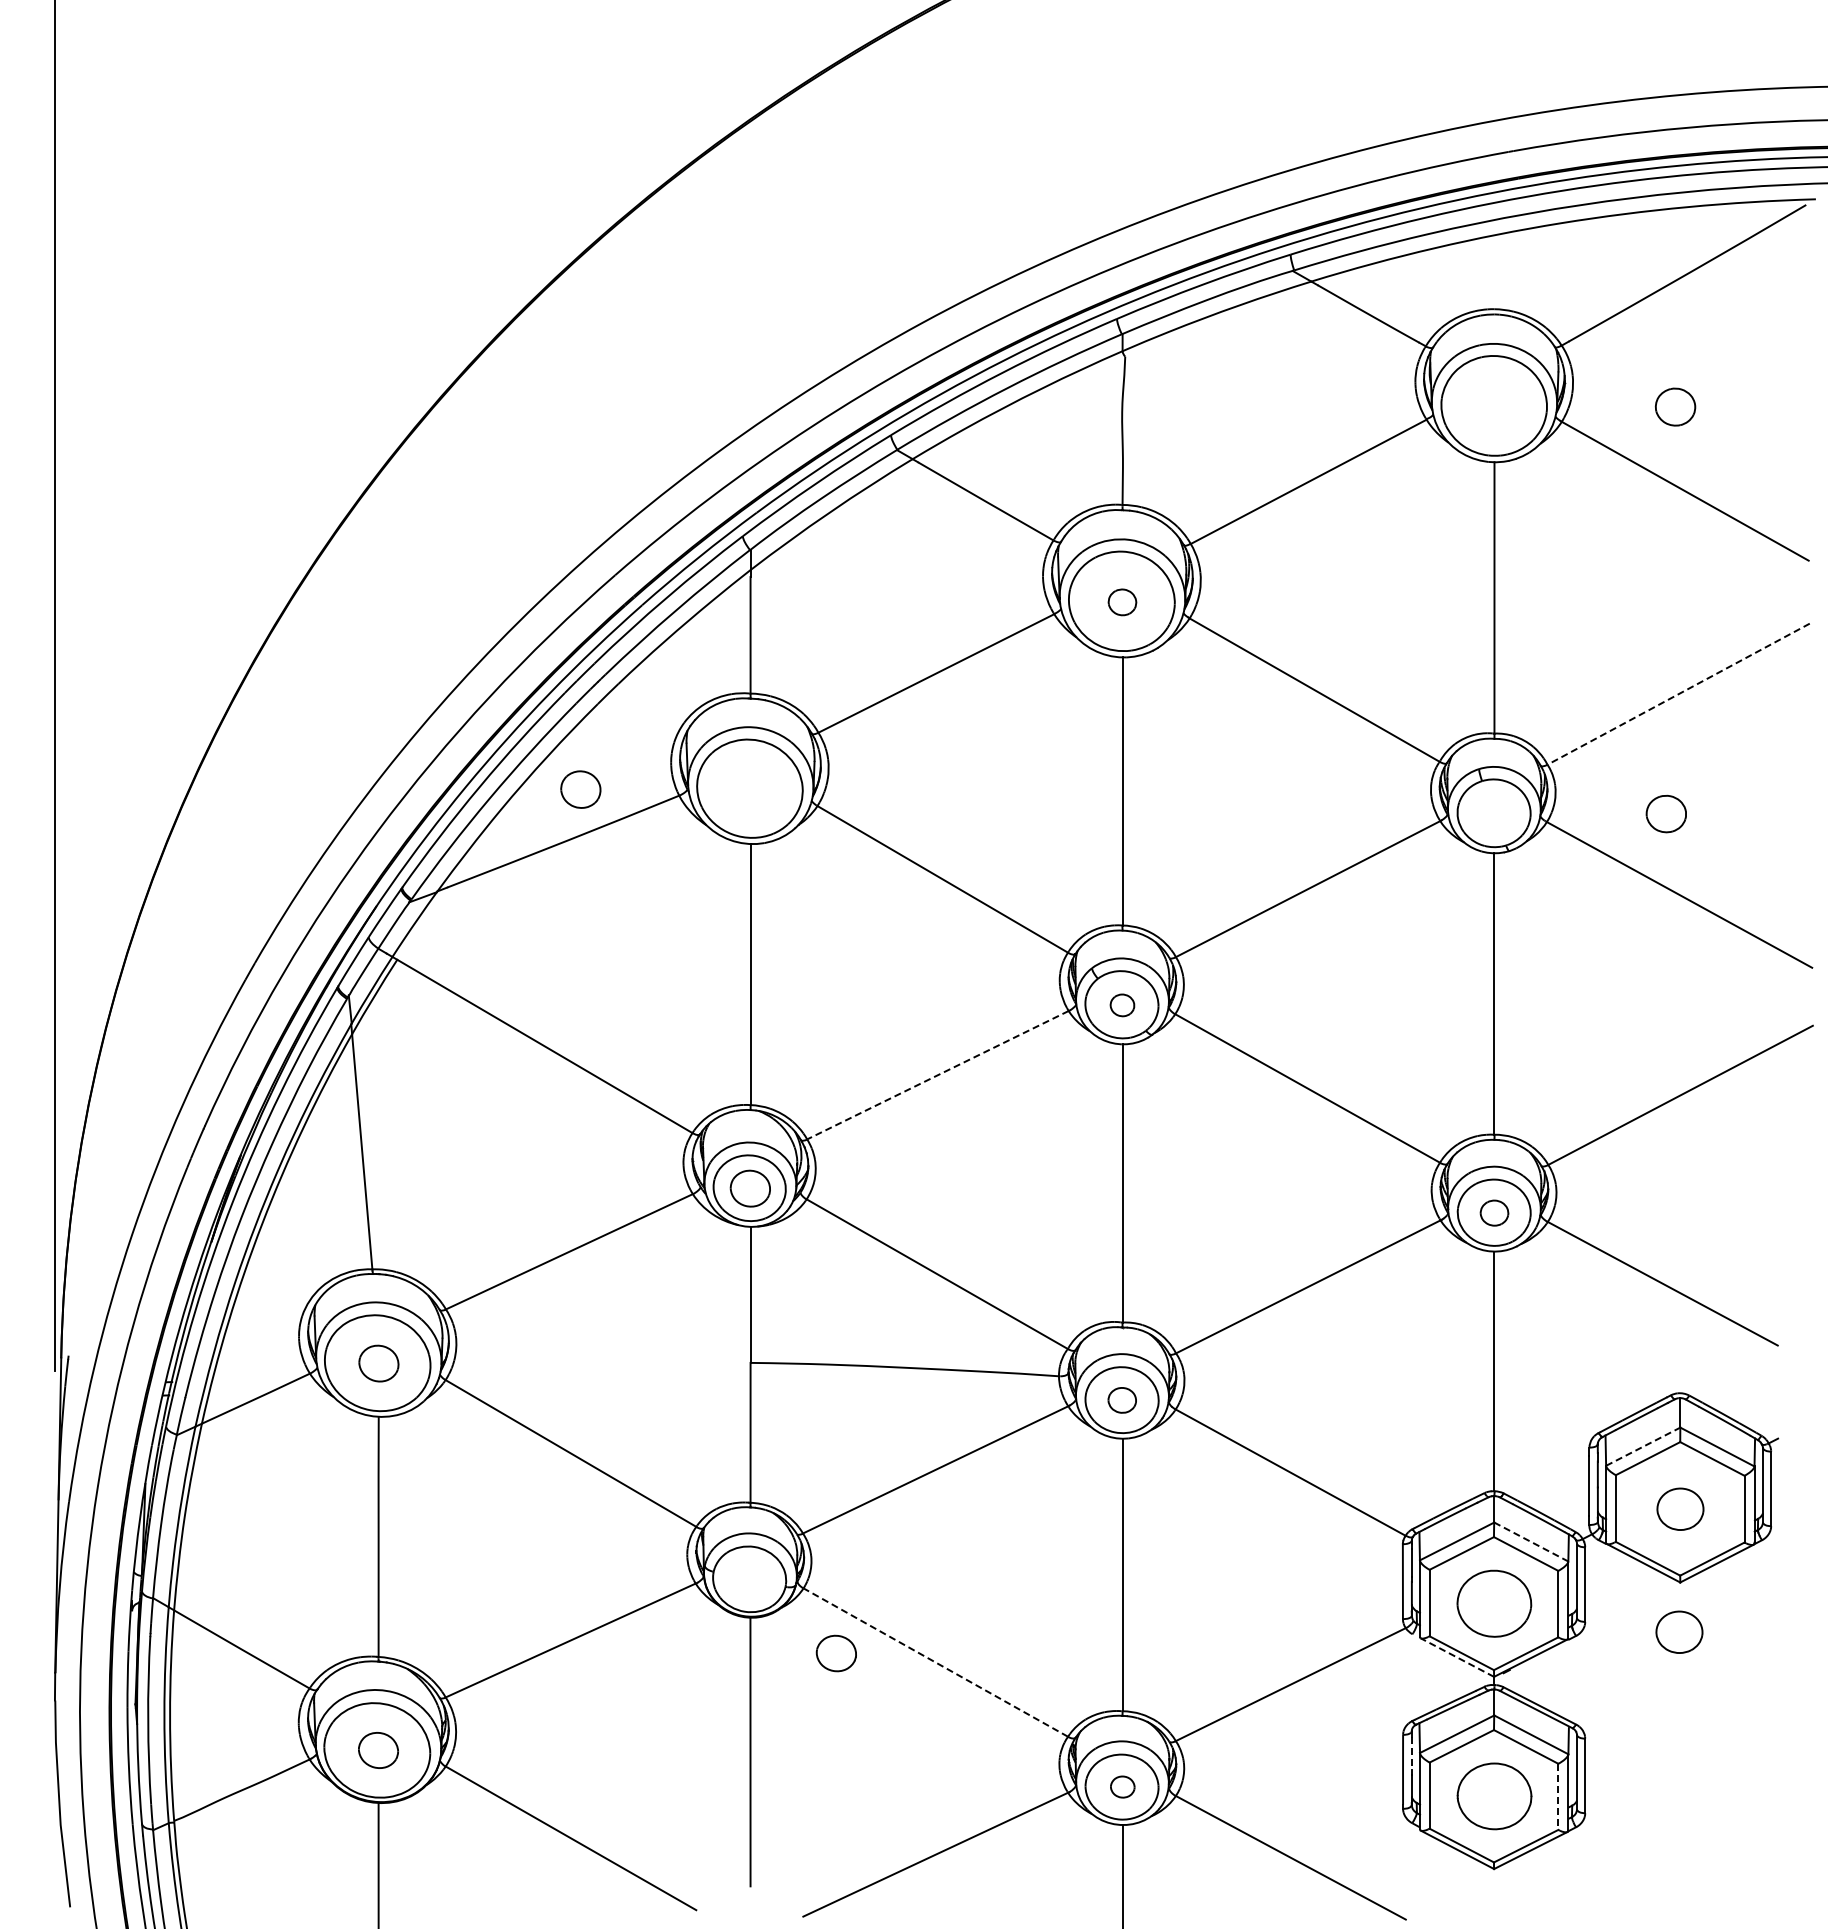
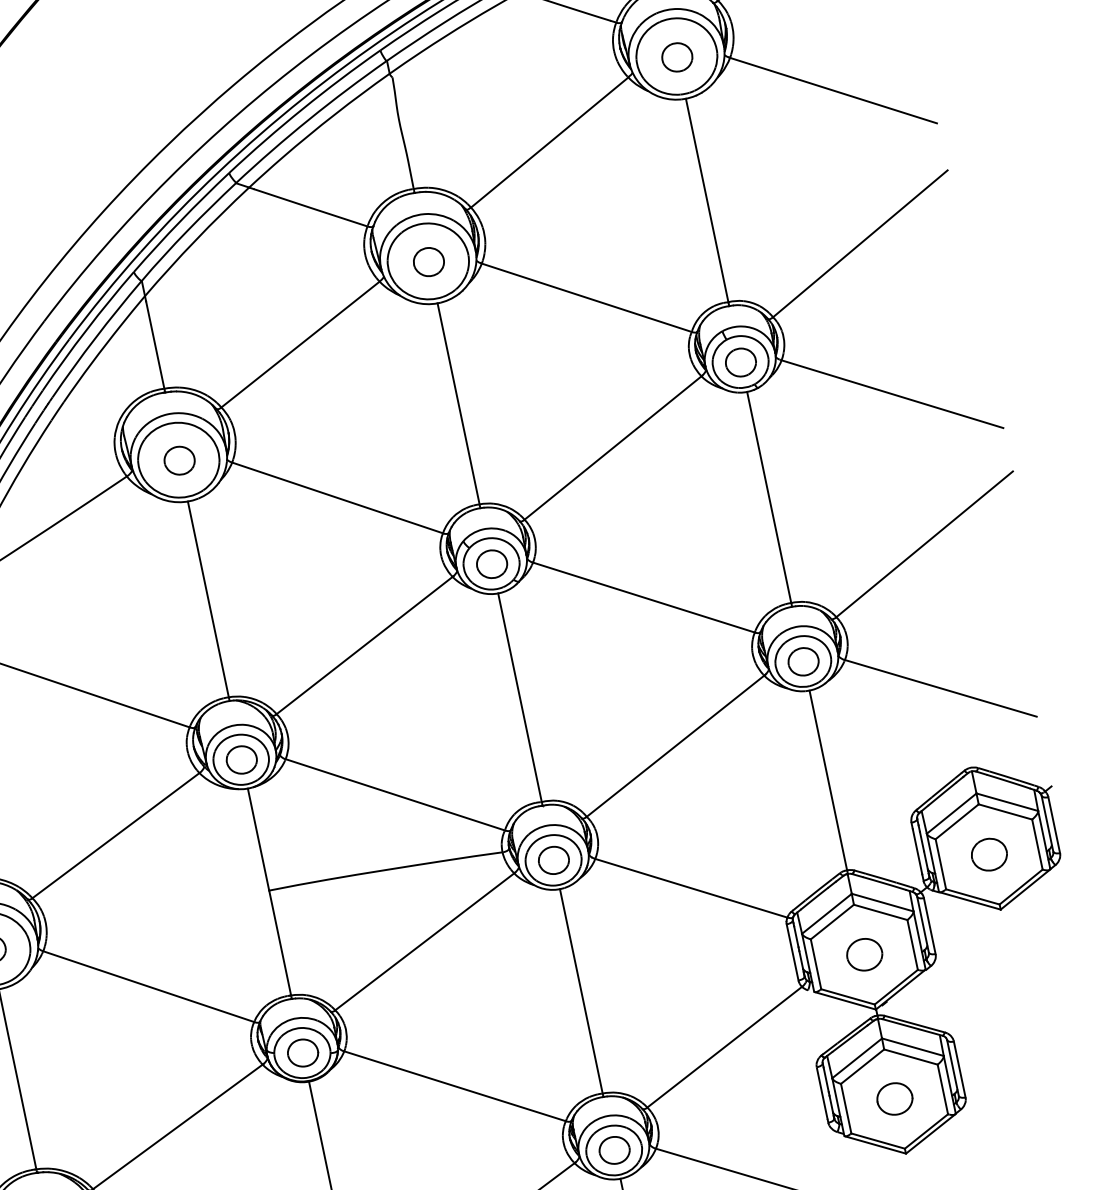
part: (1675, 406) -> (677, 56), moved
part: (1122, 602) -> (428, 262), size x1.43
line: (1678, 694) -> (860, 244), dashed -> solid
part: (580, 789) -> (179, 460), moved
part: (1665, 813) -> (740, 362), moved
part: (1122, 1005) -> (492, 564), size x1.67
line: (937, 1075) -> (364, 645), dashed -> solid
part: (1494, 1212) -> (803, 661), size x1.43
part: (1121, 1400) -> (553, 860), size x1.43
line: (1643, 1446) -> (951, 813), dashed -> solid
line: (1531, 1542) -> (882, 902), dashed -> solid
part: (1494, 1603) -> (864, 954), size x0.62
part: (1679, 1631) -> (1007, 946), removed
part: (835, 1653) -> (302, 1053), moved
line: (1456, 1657) -> (844, 1000), dashed -> solid
line: (935, 1662) -> (454, 1086), dashed -> solid
line: (1411, 1753) -> (825, 1079), dashed -> solid
part: (1122, 1786) -> (614, 1149), size x1.67
part: (1494, 1795) -> (894, 1098), size x0.62
line: (1558, 1797) -> (943, 1089), dashed -> solid

